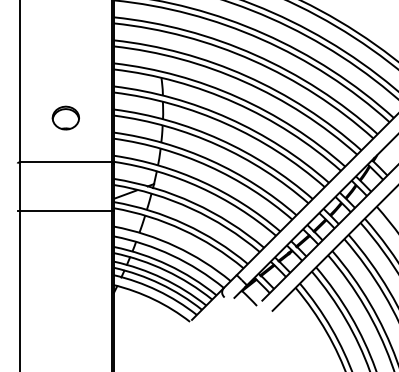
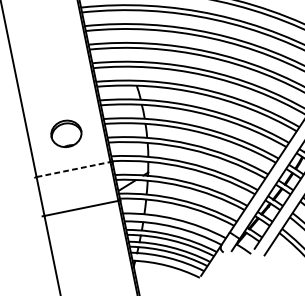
part: (65, 117) -> (65, 133), size x1.4
line: (65, 162) -> (73, 169), solid -> dashed

